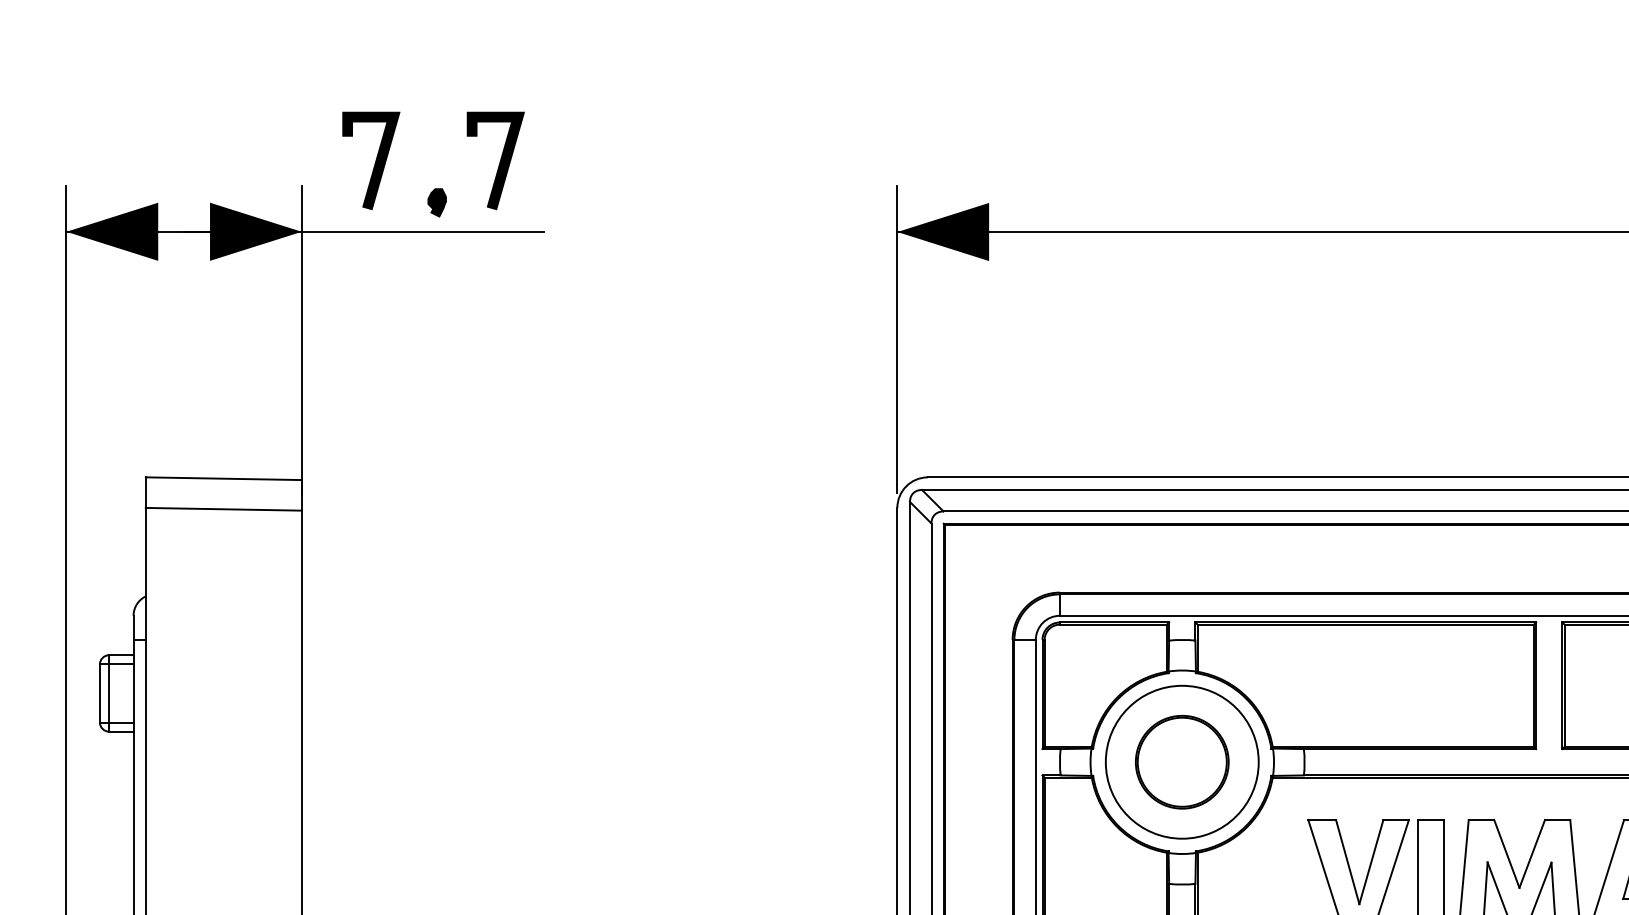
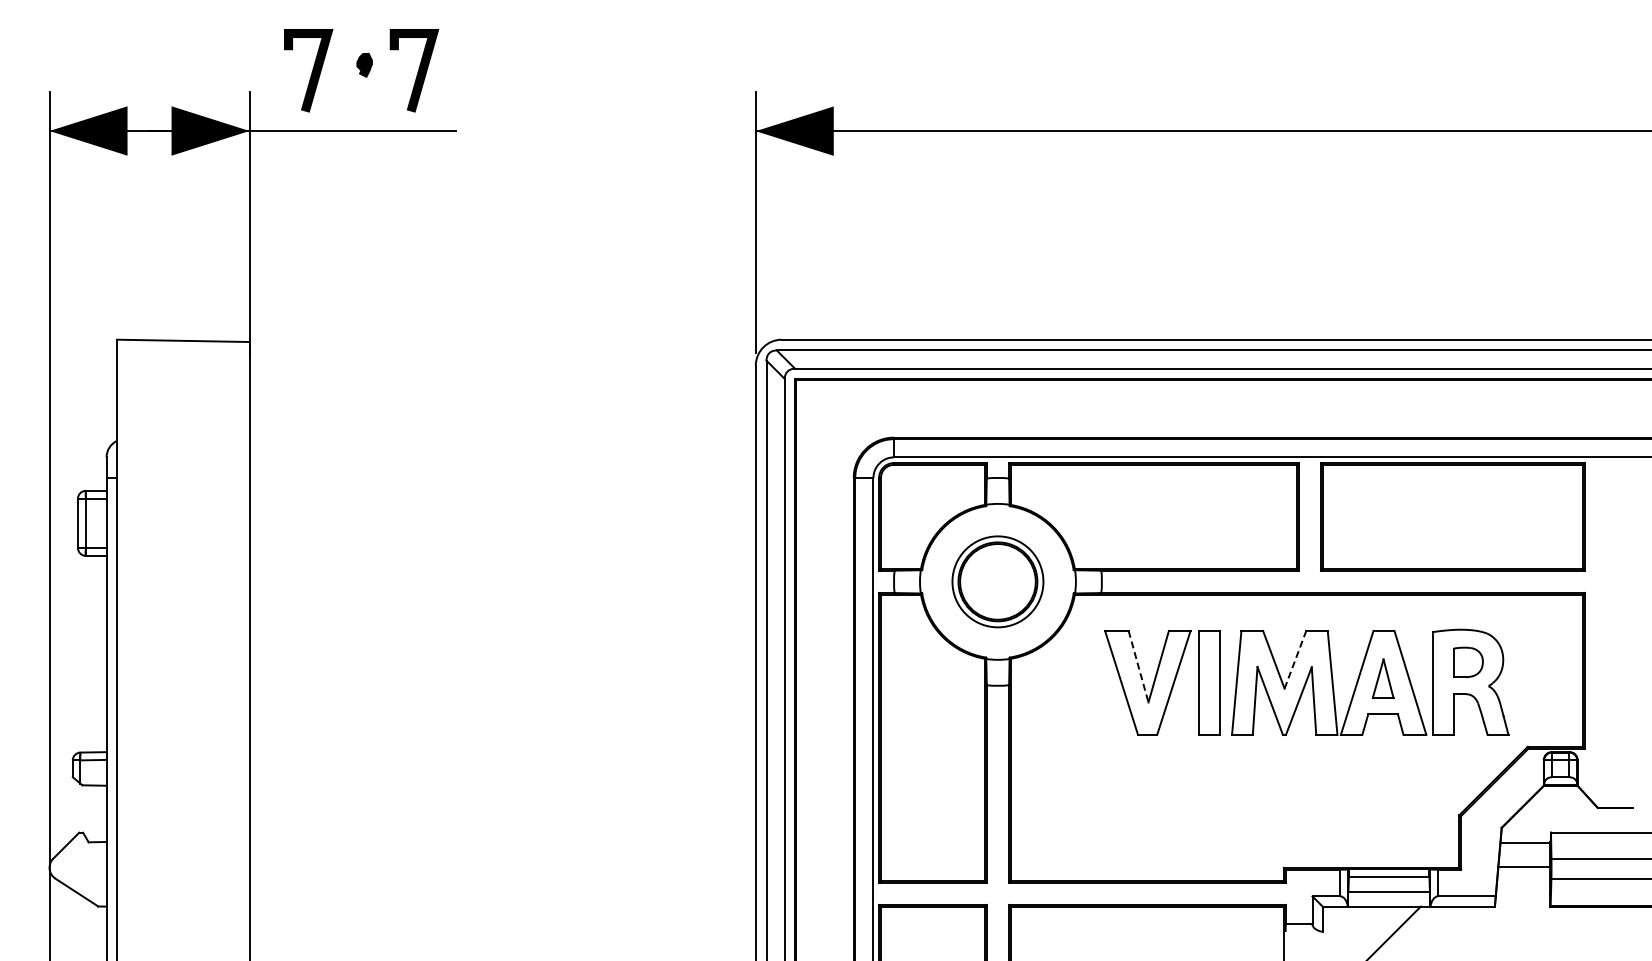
part: (437, 202) -> (364, 65), moved
line: (222, 508) -> (182, 366), removed
circle: (1181, 761) -> (997, 581), size x0.7
line: (1532, 853) -> (1295, 659), solid -> dashed
line: (1347, 862) -> (1138, 667), solid -> dashed

